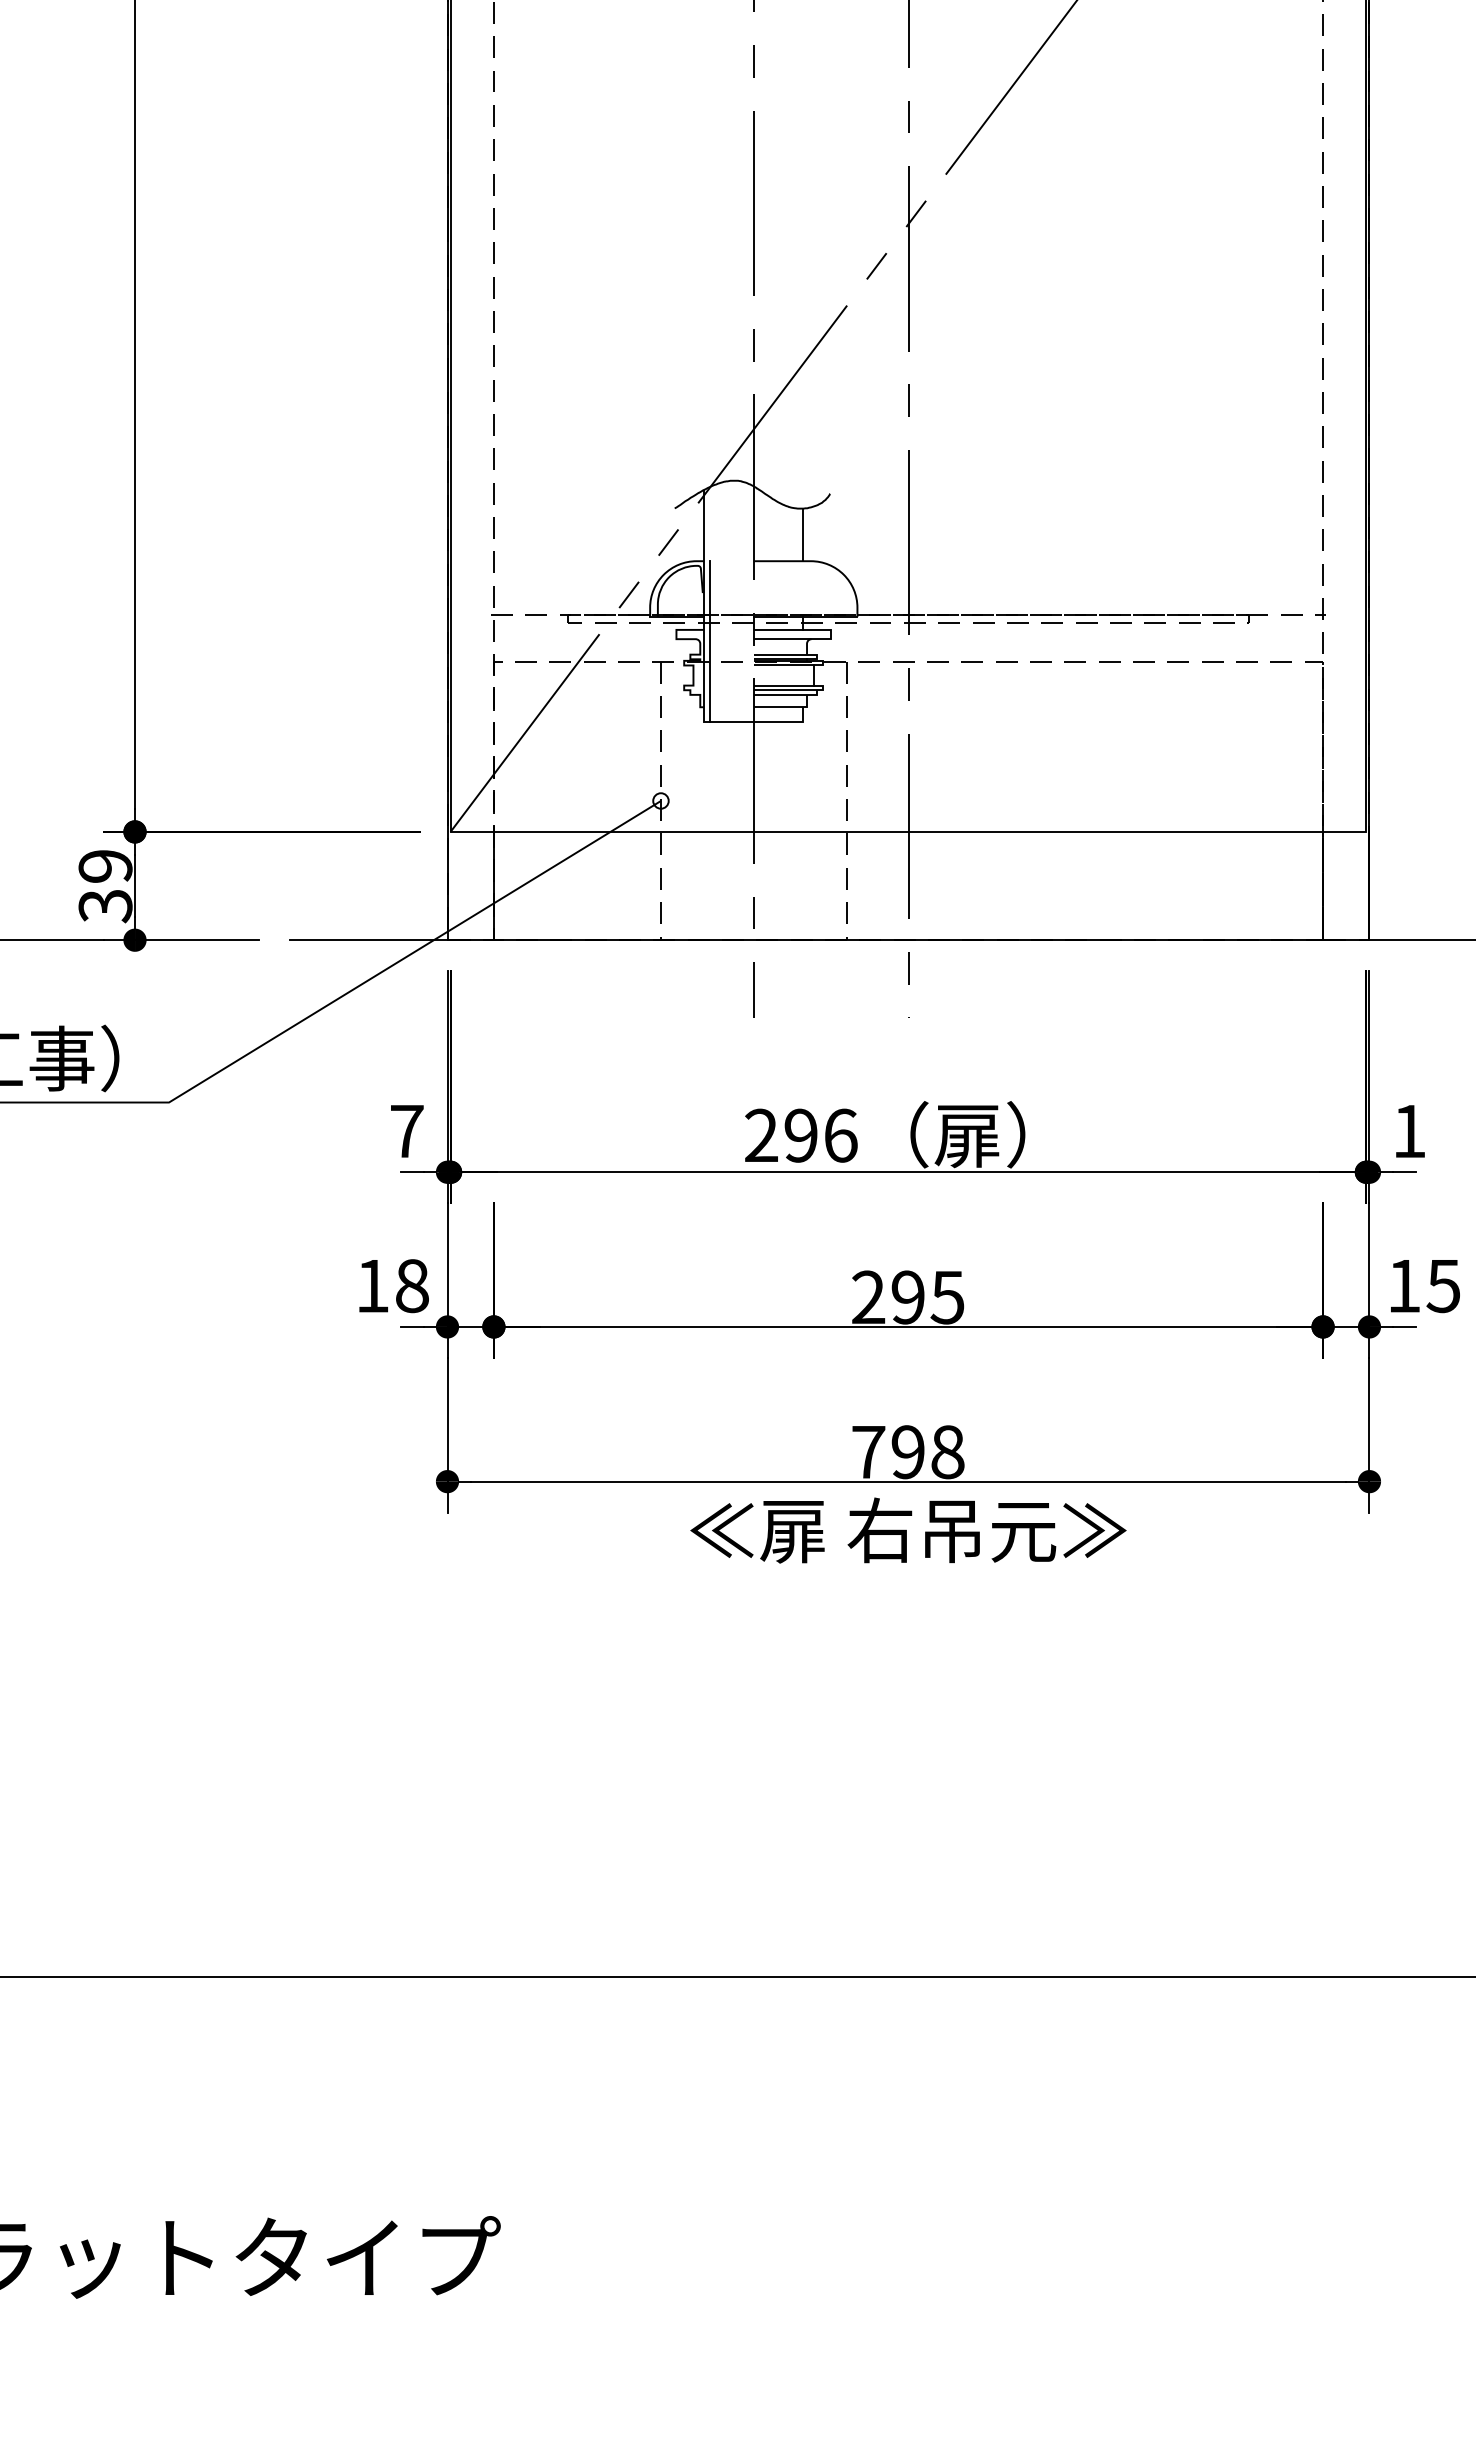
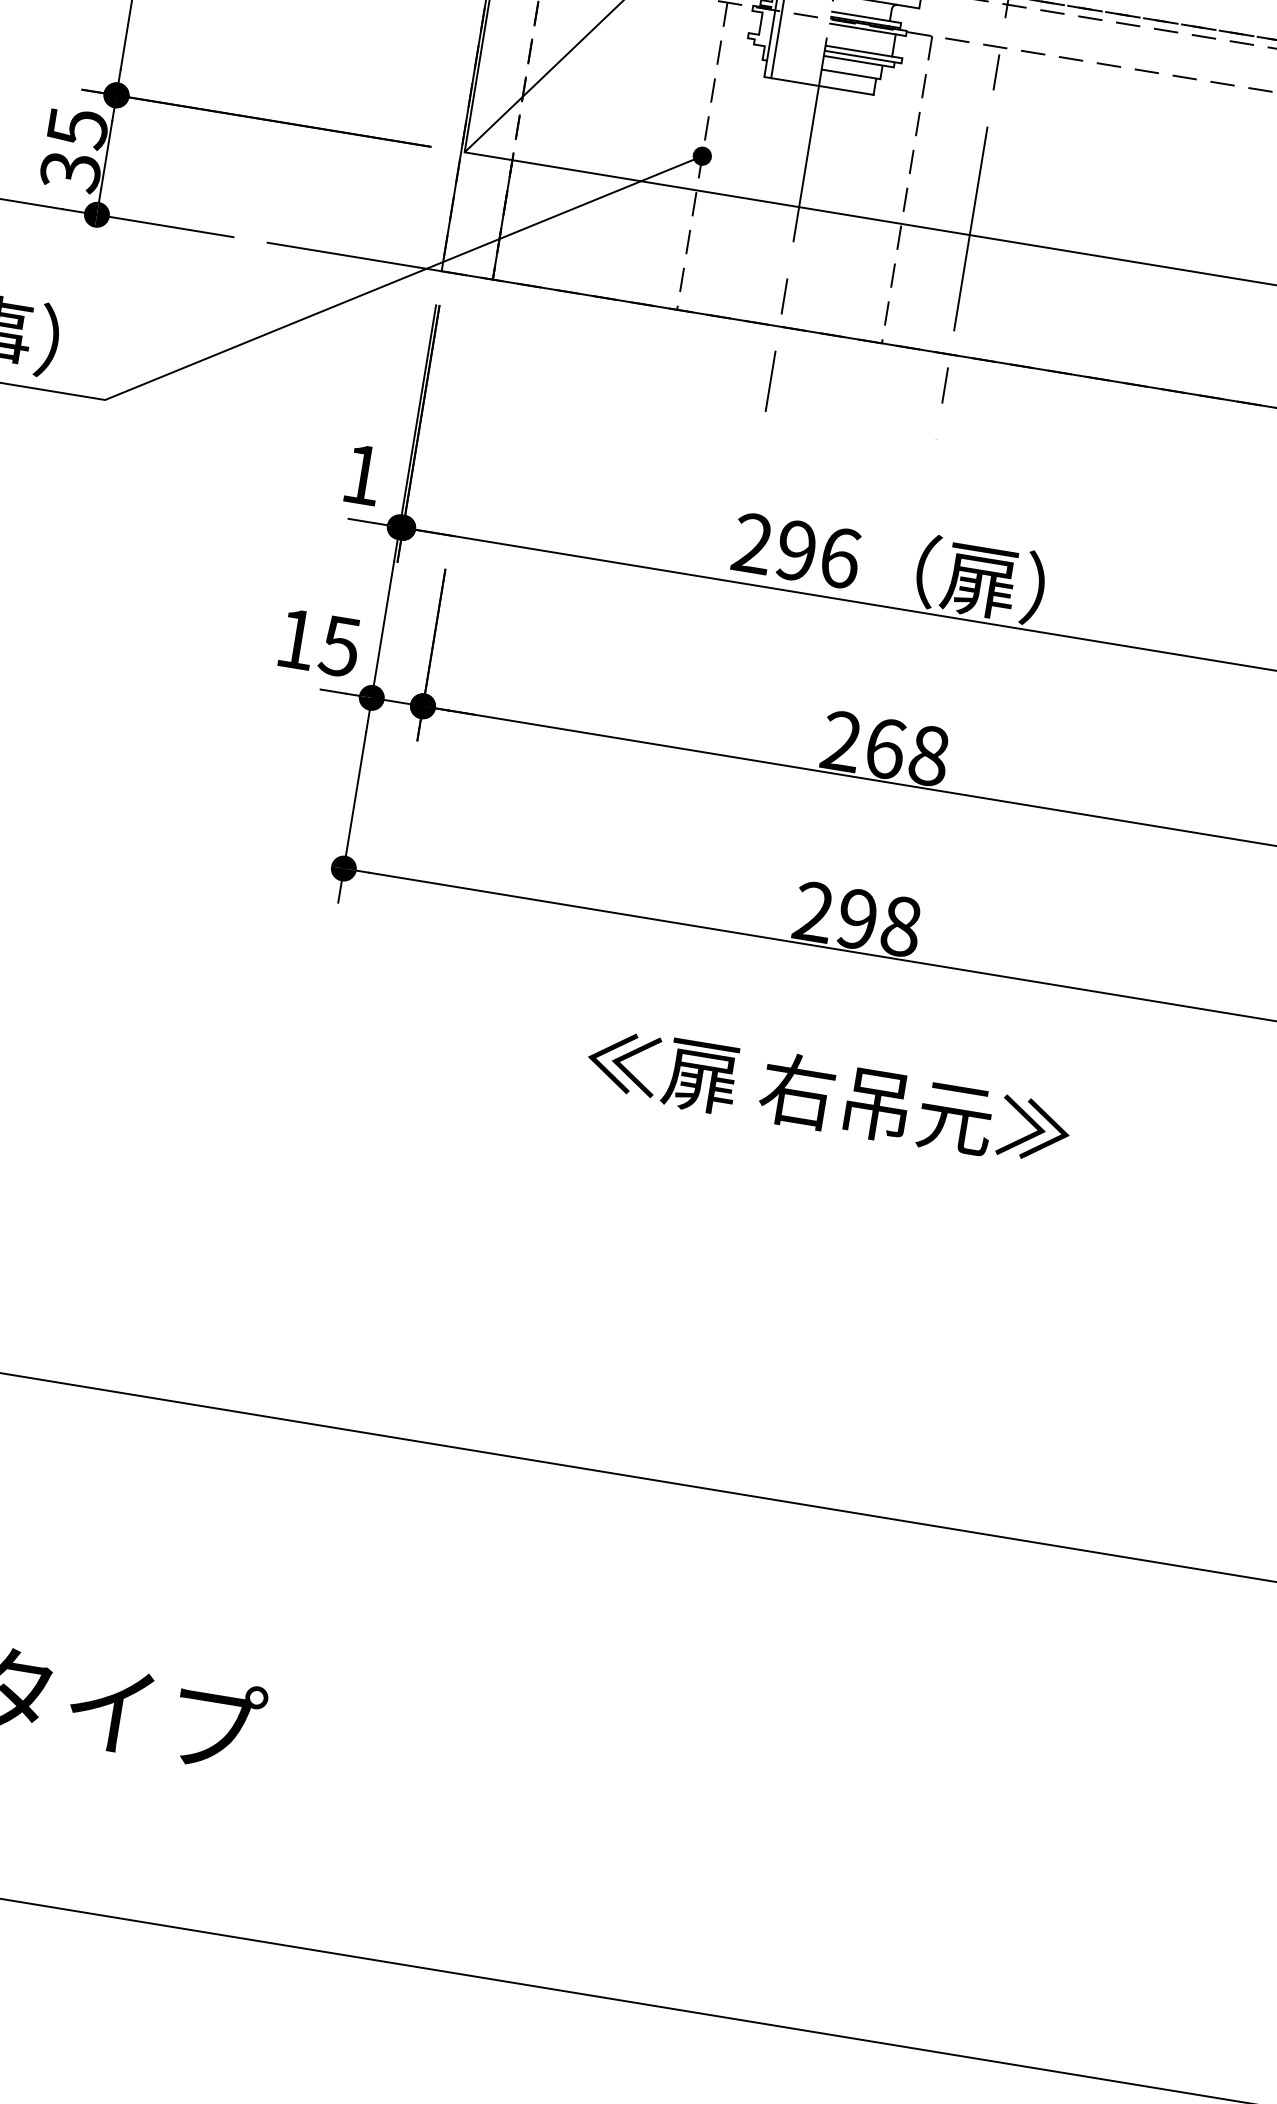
fill: (660, 800) -> (701, 155), added
text: (105, 866) -> (77, 128), 39 -> 35
text: (407, 1131) -> (362, 475), 7 -> 1
text: (411, 1286) -> (339, 646), 18 -> 15
text: (927, 1297) -> (906, 752), 295 -> 268
text: (868, 1451) -> (813, 911), 798 -> 298
text: (908, 1530) -> (828, 1096), moved

